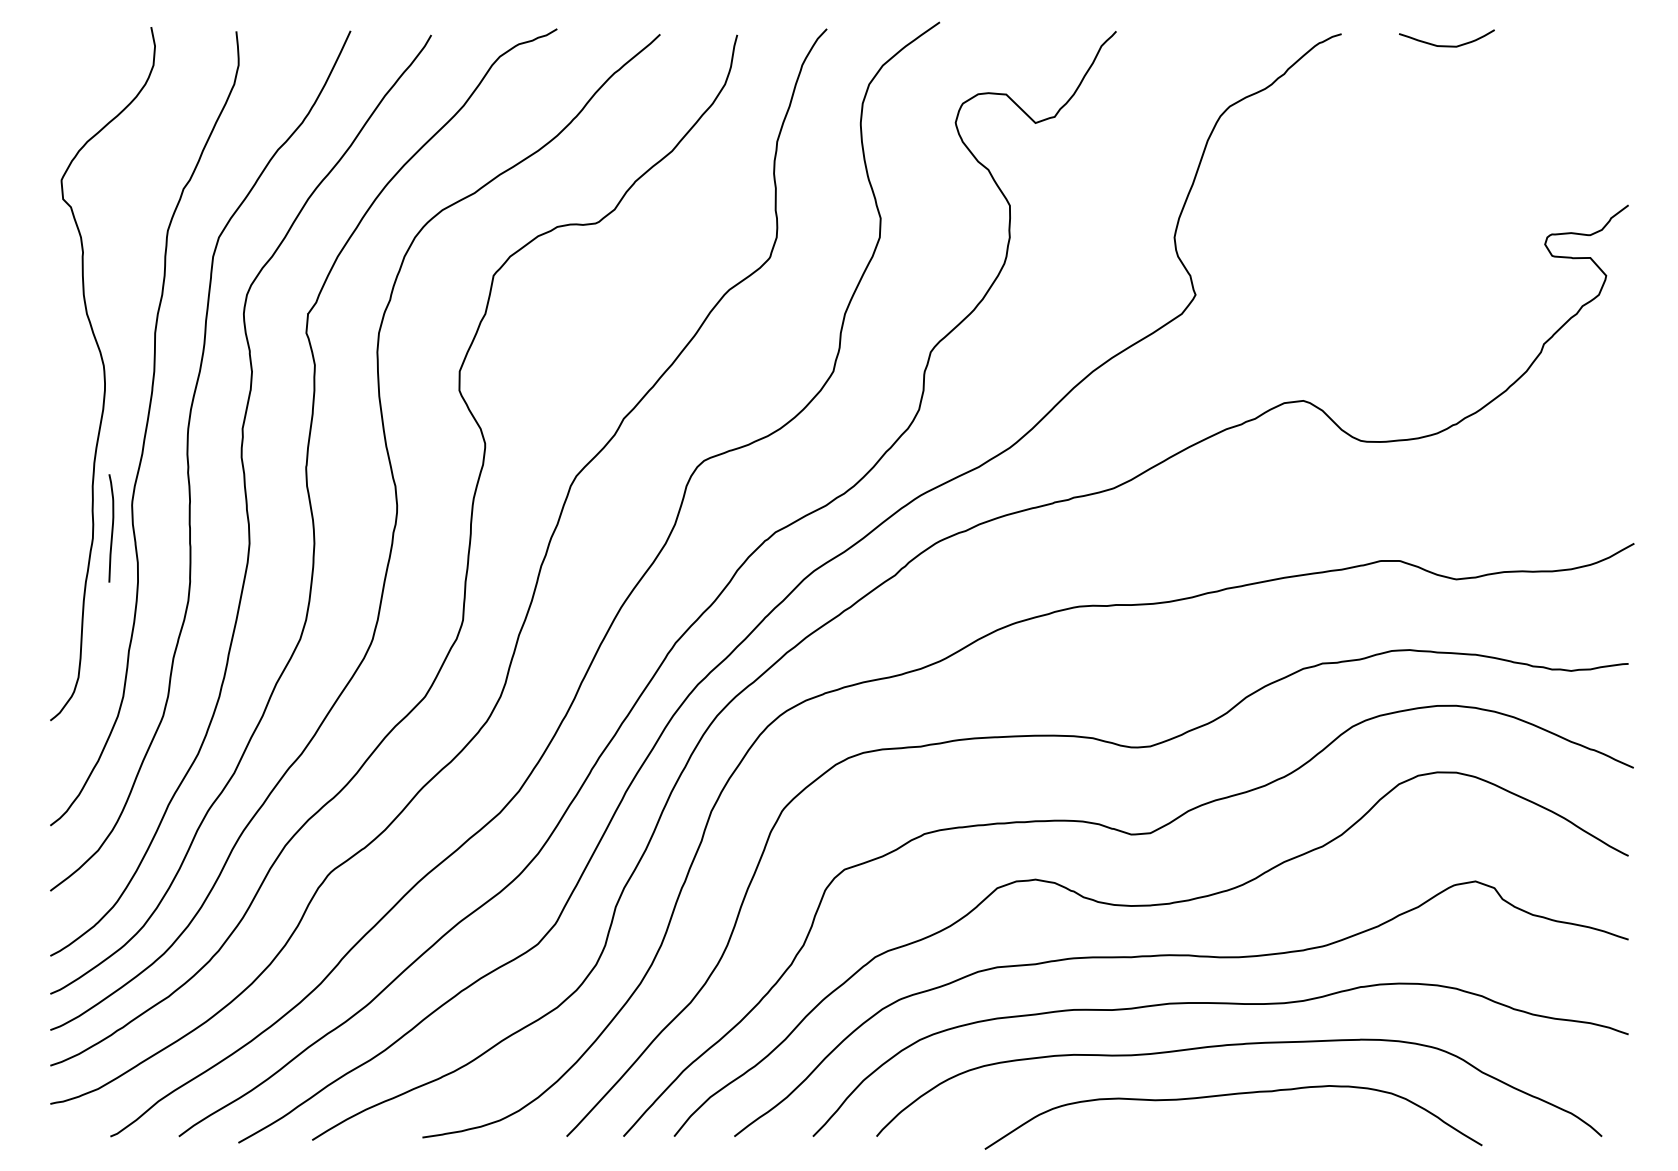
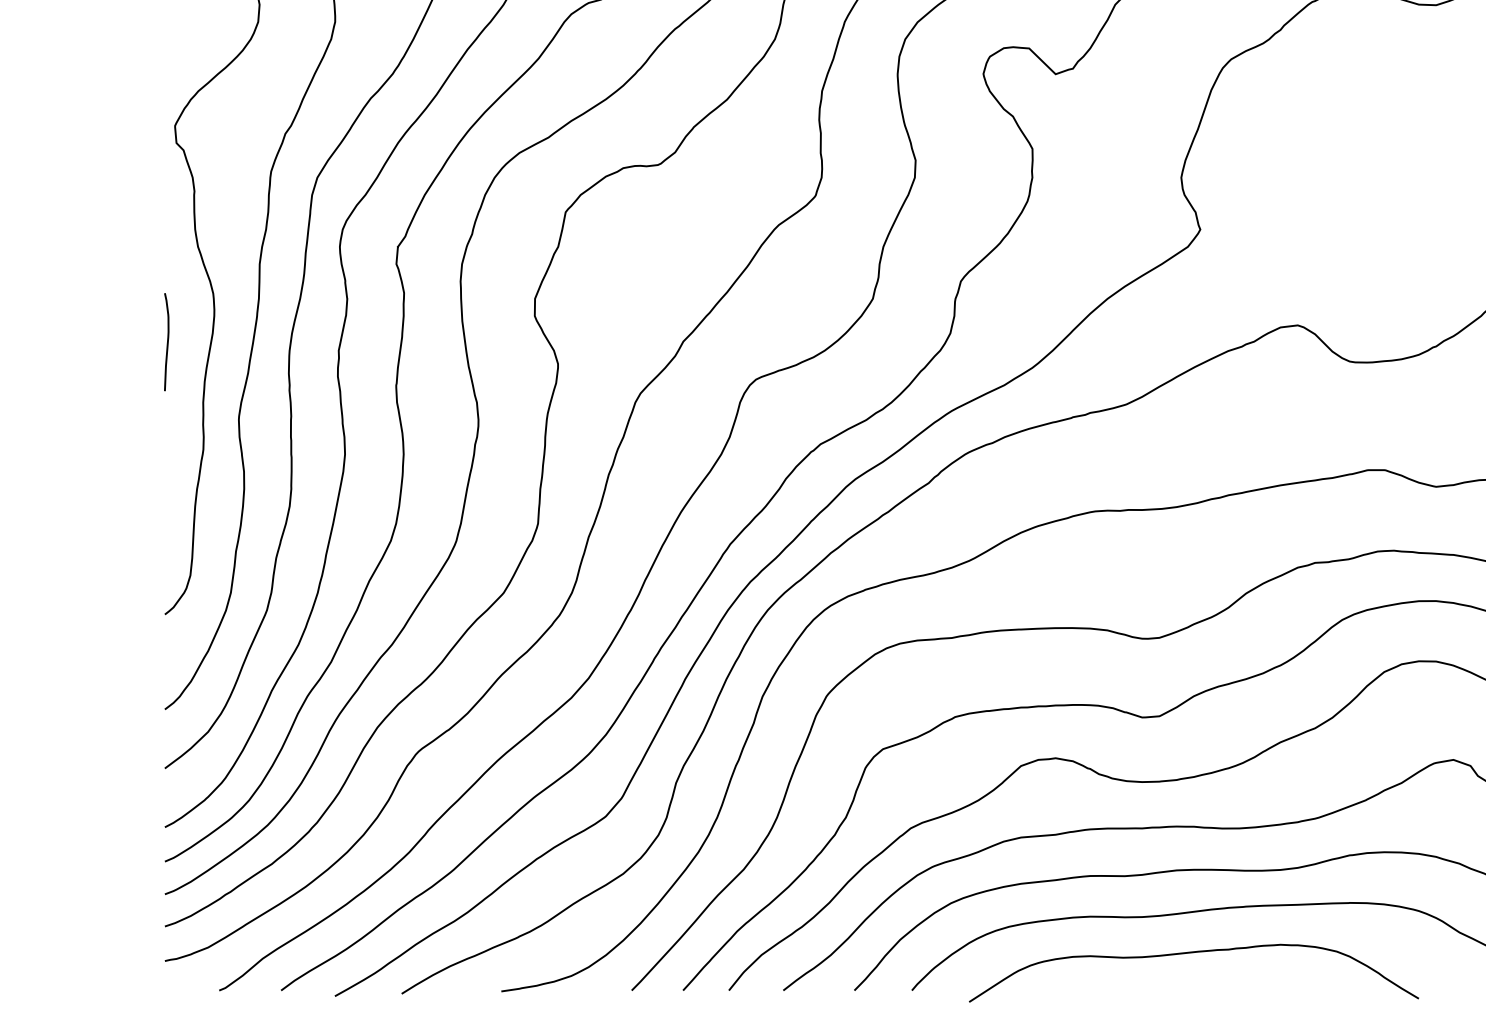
curve: (111, 528) -> (166, 342), moved
curve: (1232, 1095) -> (1193, 953), moved

